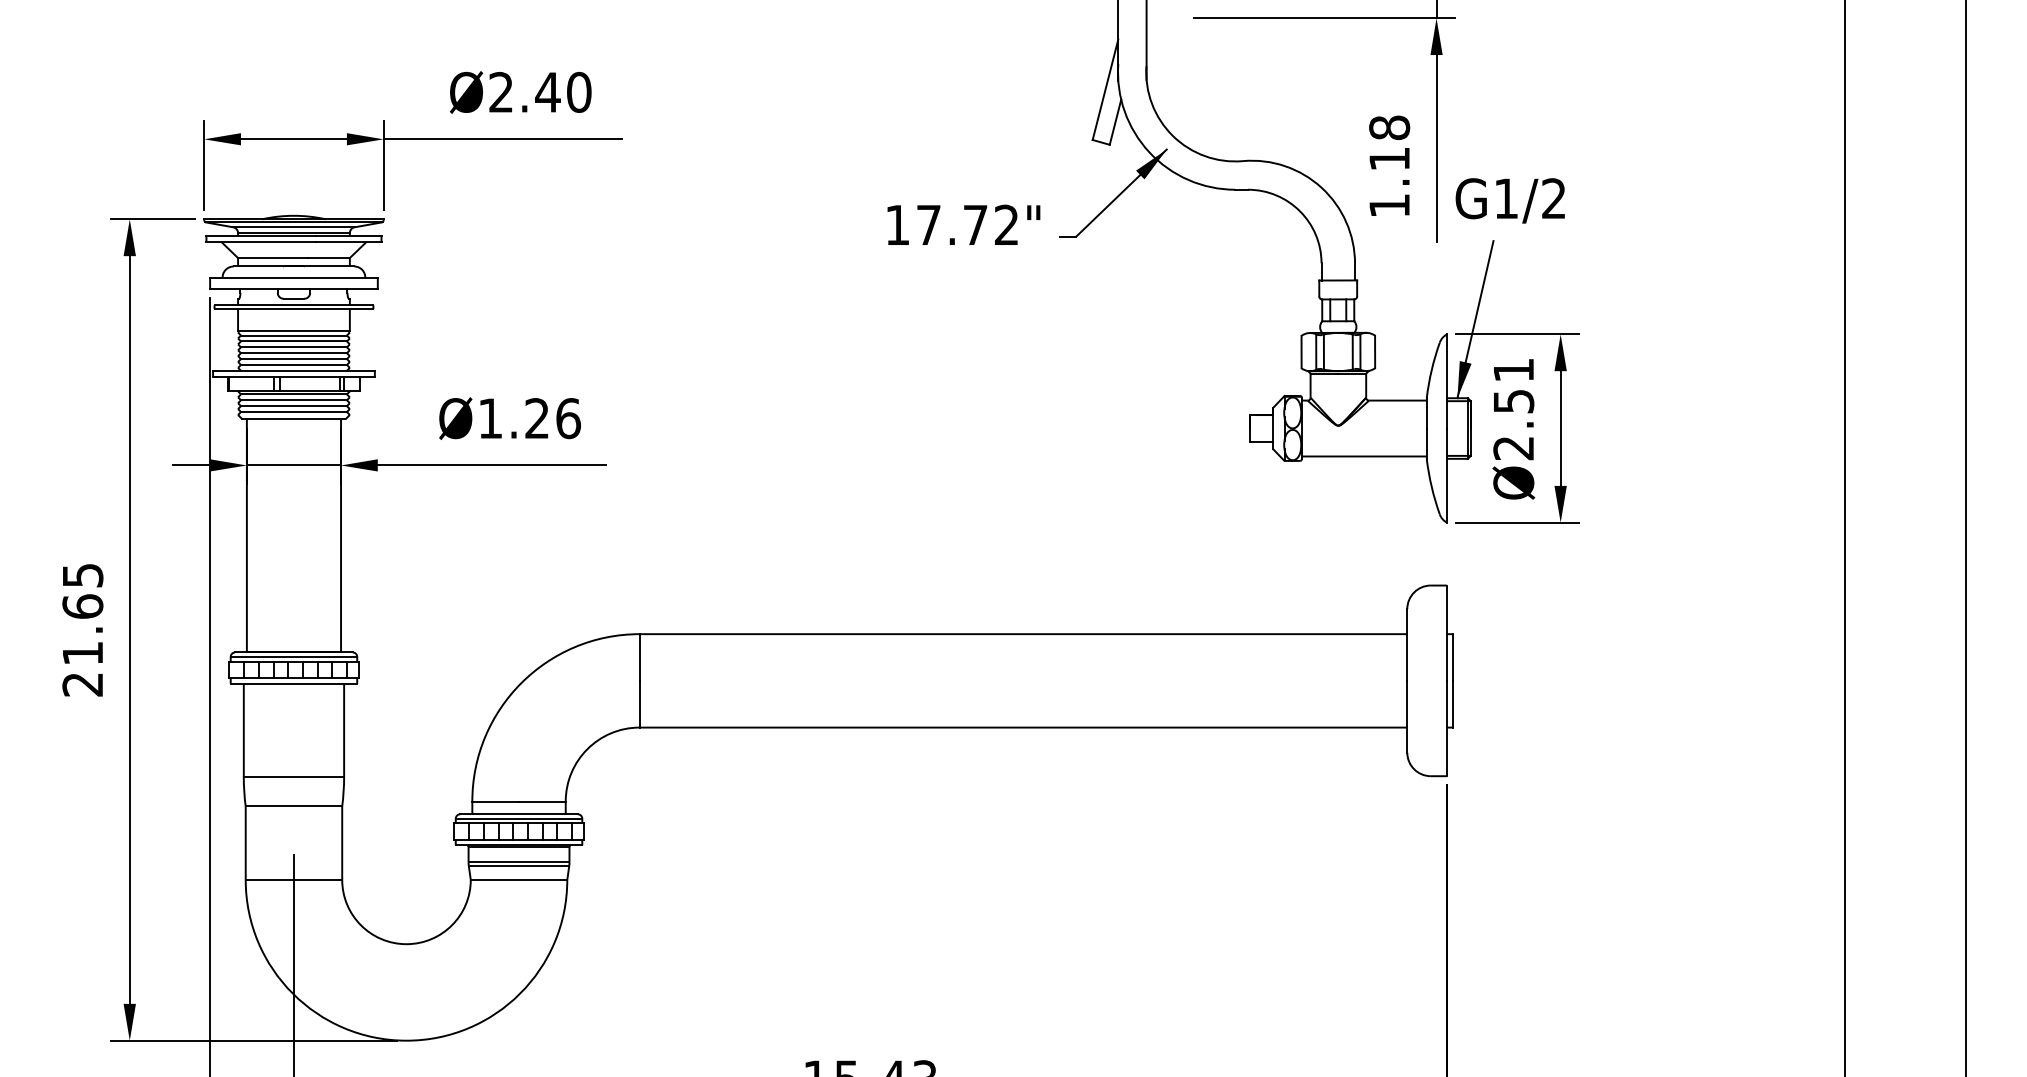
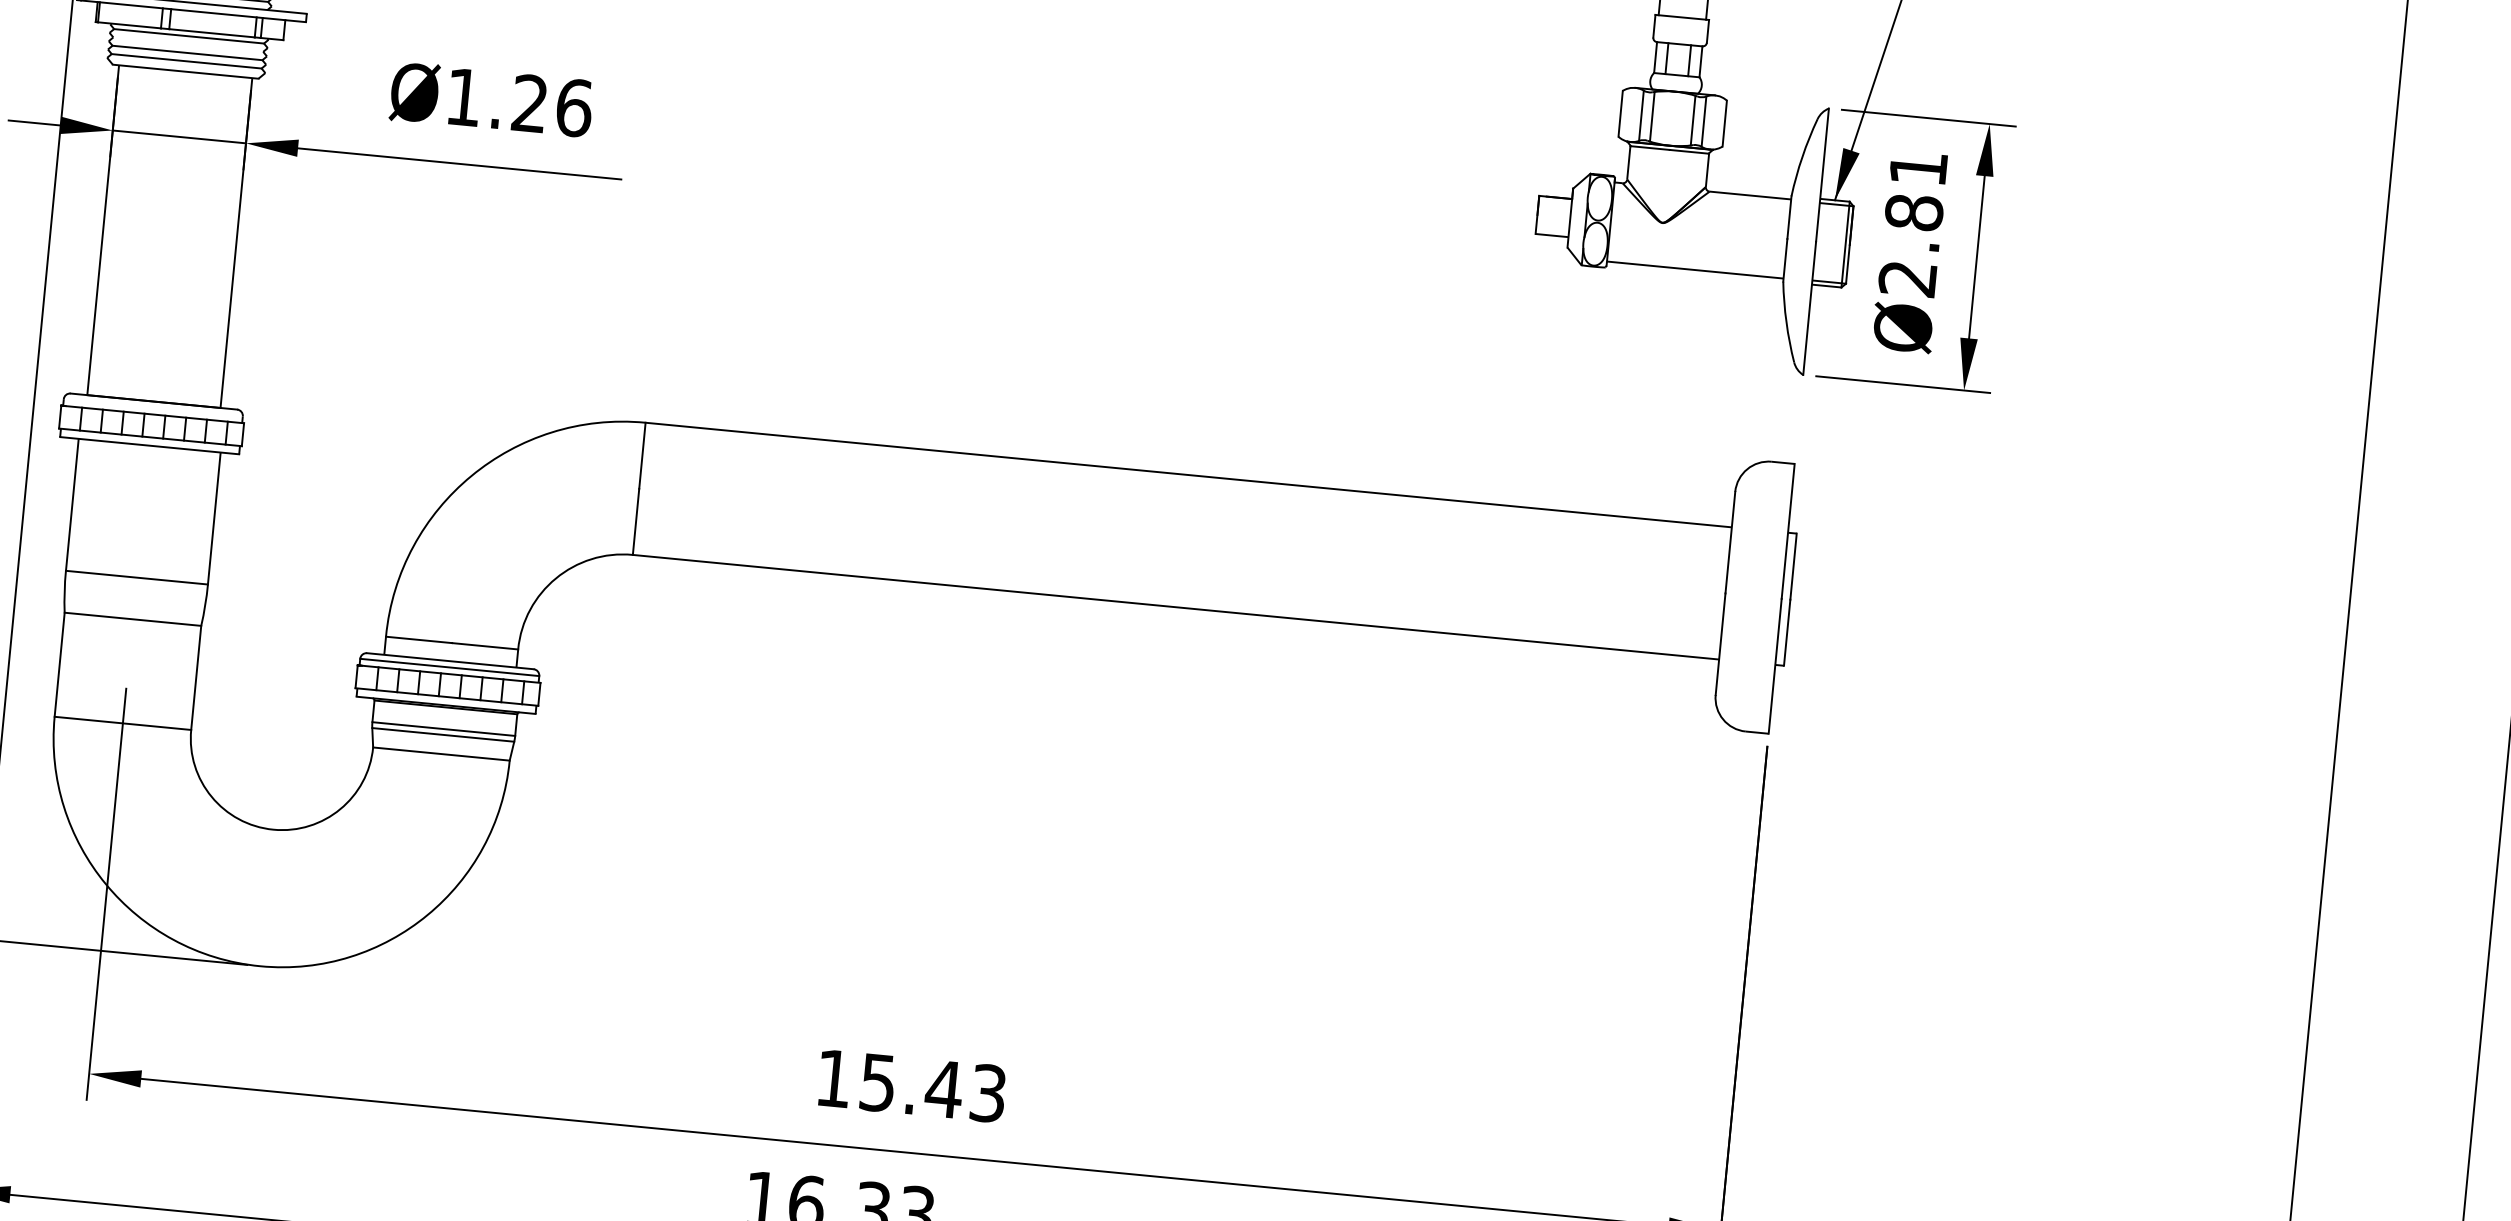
line: (293, 400) -> (187, 44), removed
text: (1513, 401) -> (1913, 212), Ø2.51 -> Ø2.81
line: (293, 656) -> (152, 407), removed

